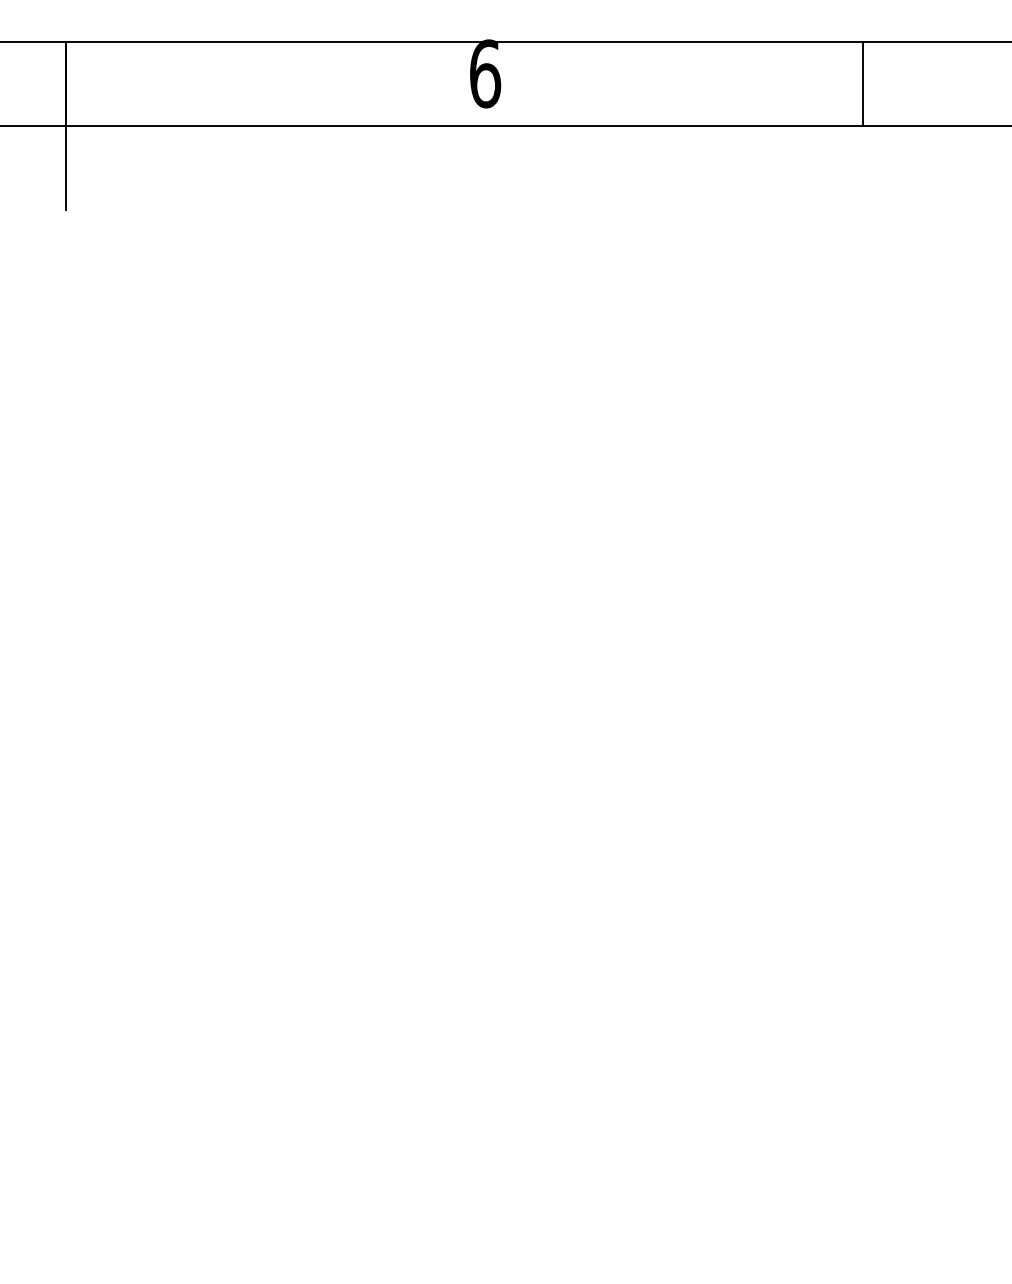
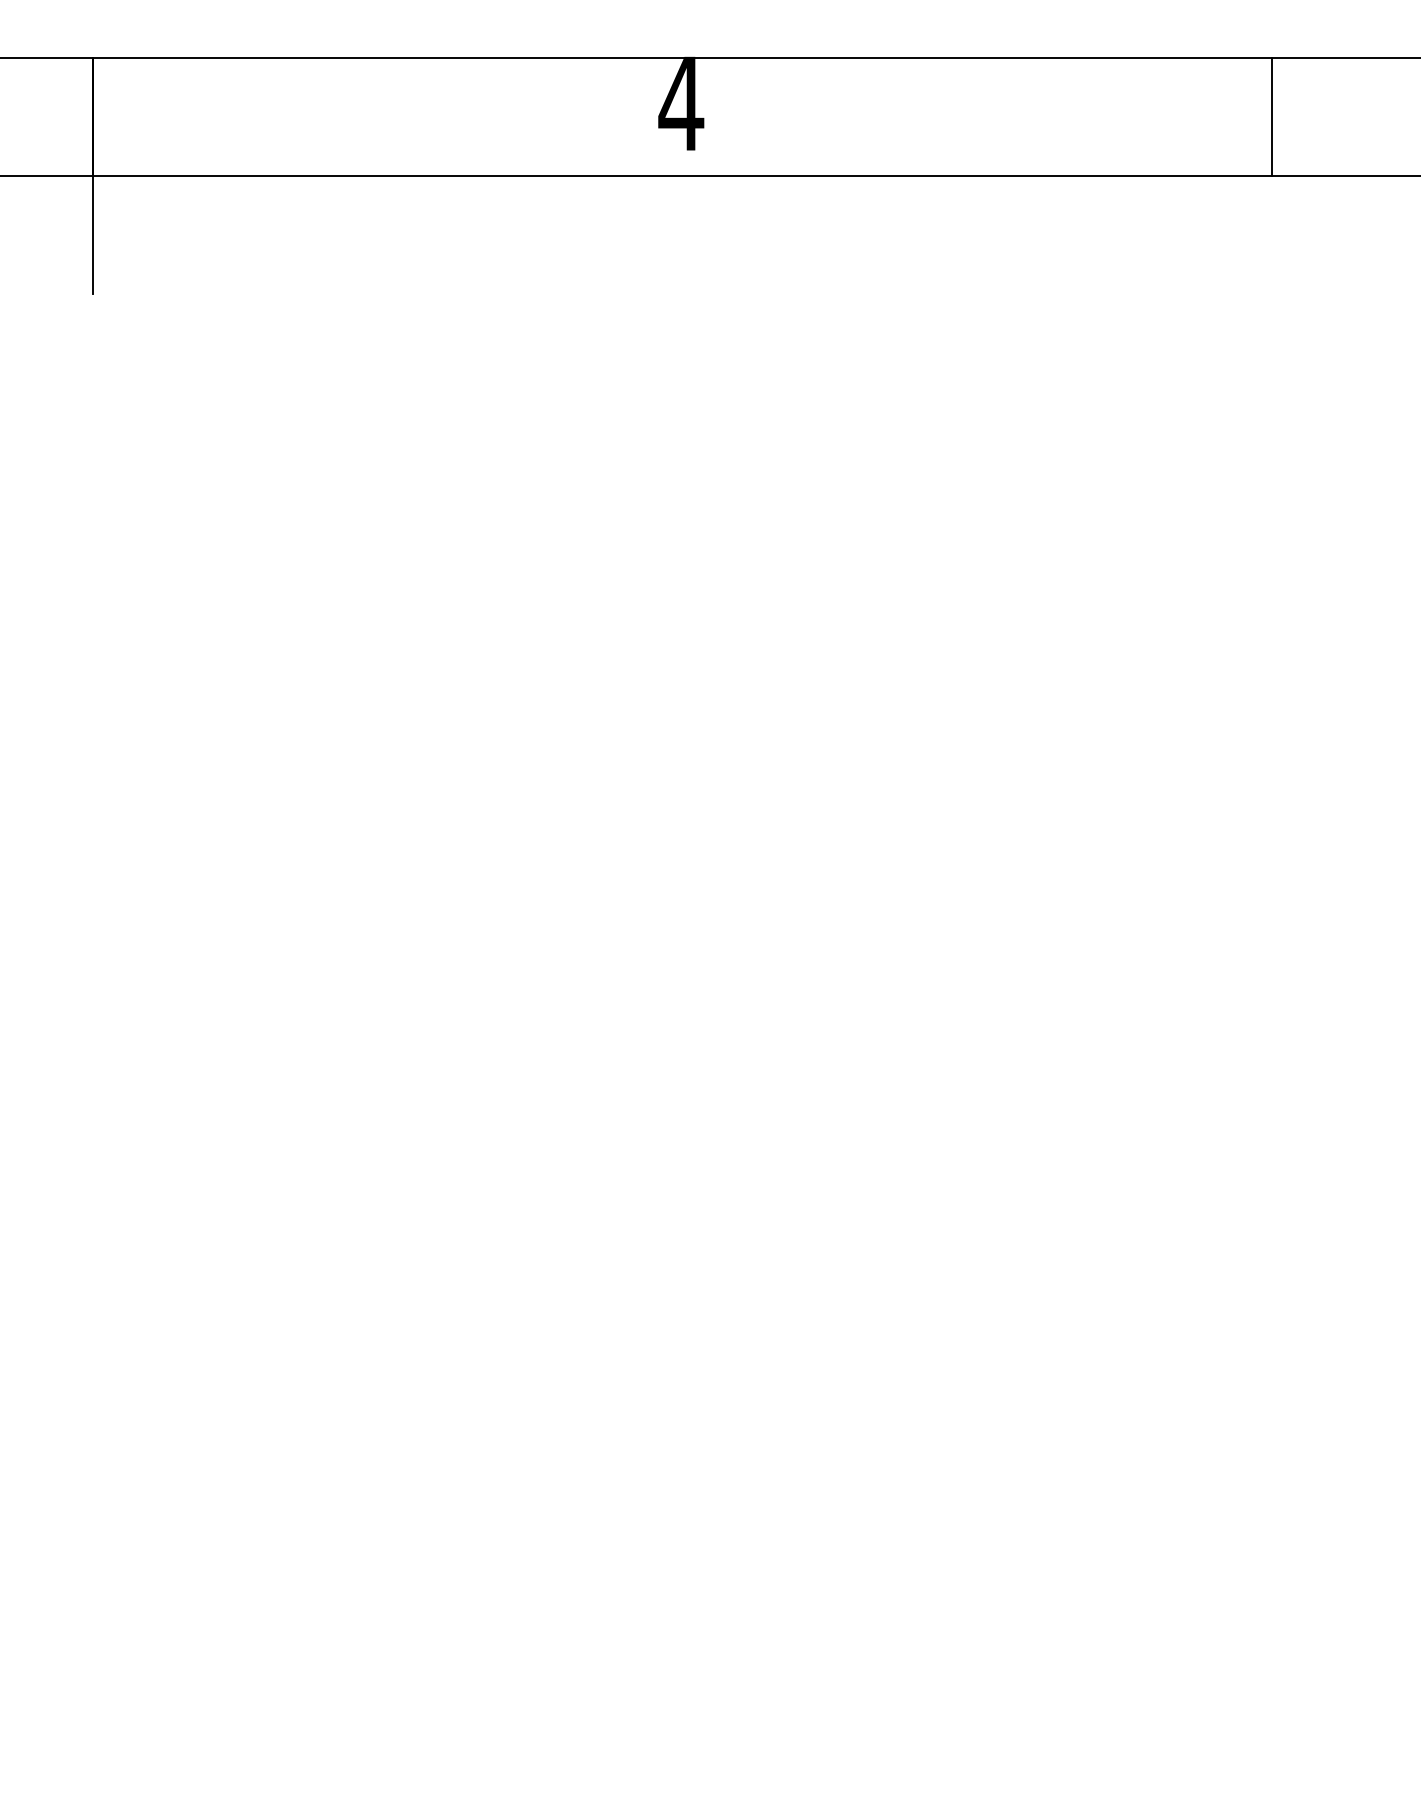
text: (485, 73) -> (681, 103), 6 -> 4
line: (863, 83) -> (1272, 117), moved

